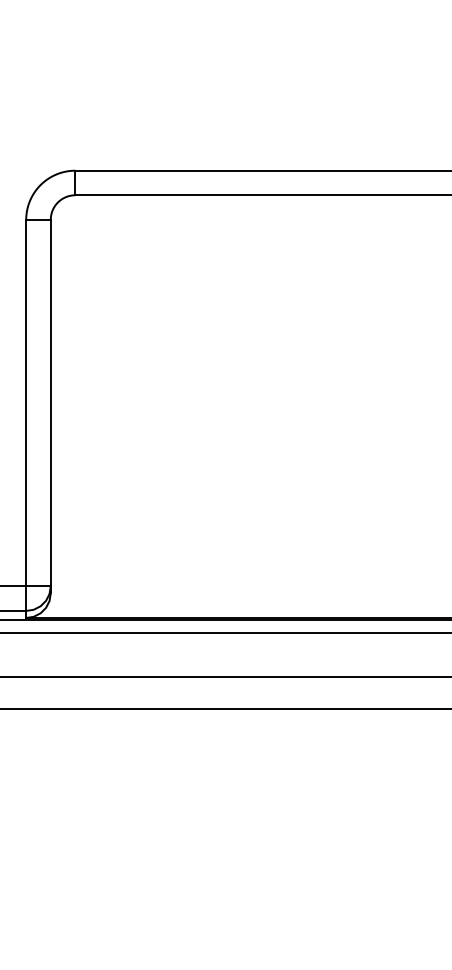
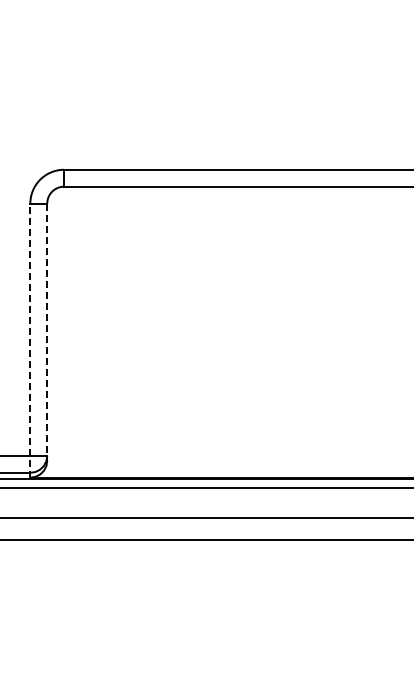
line: (51, 407) -> (47, 332), solid -> dashed
line: (26, 418) -> (30, 340), solid -> dashed

